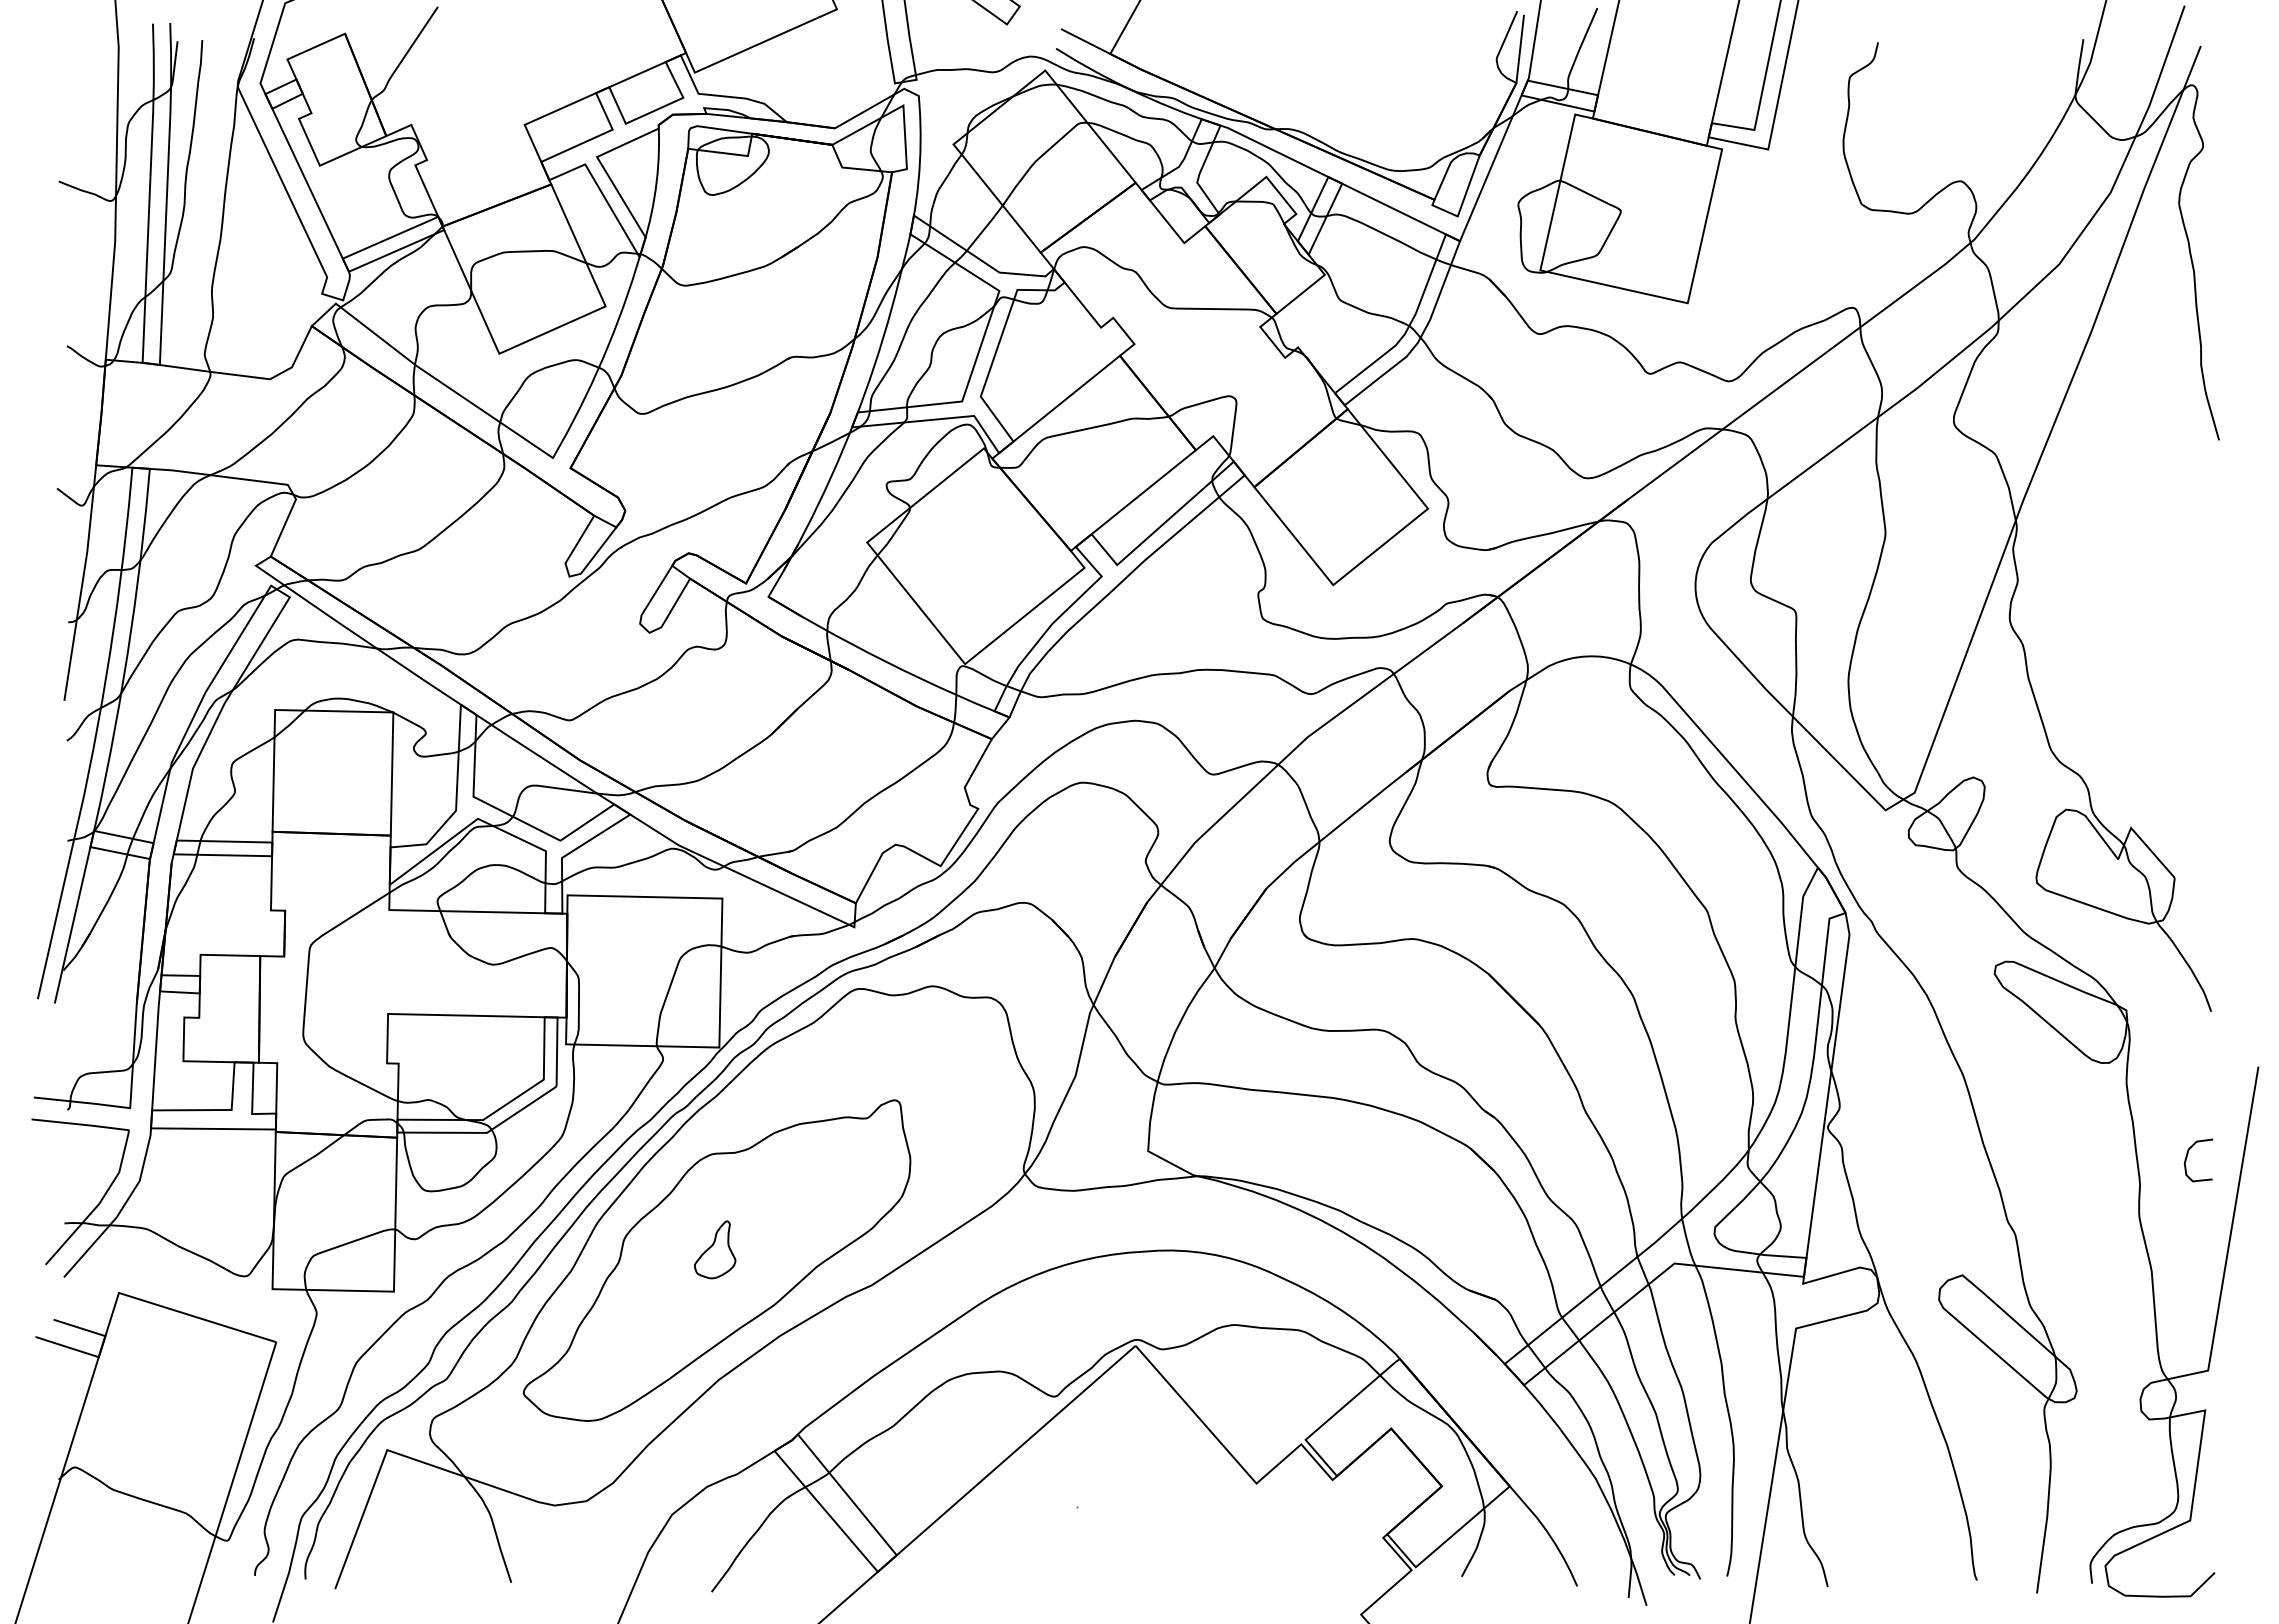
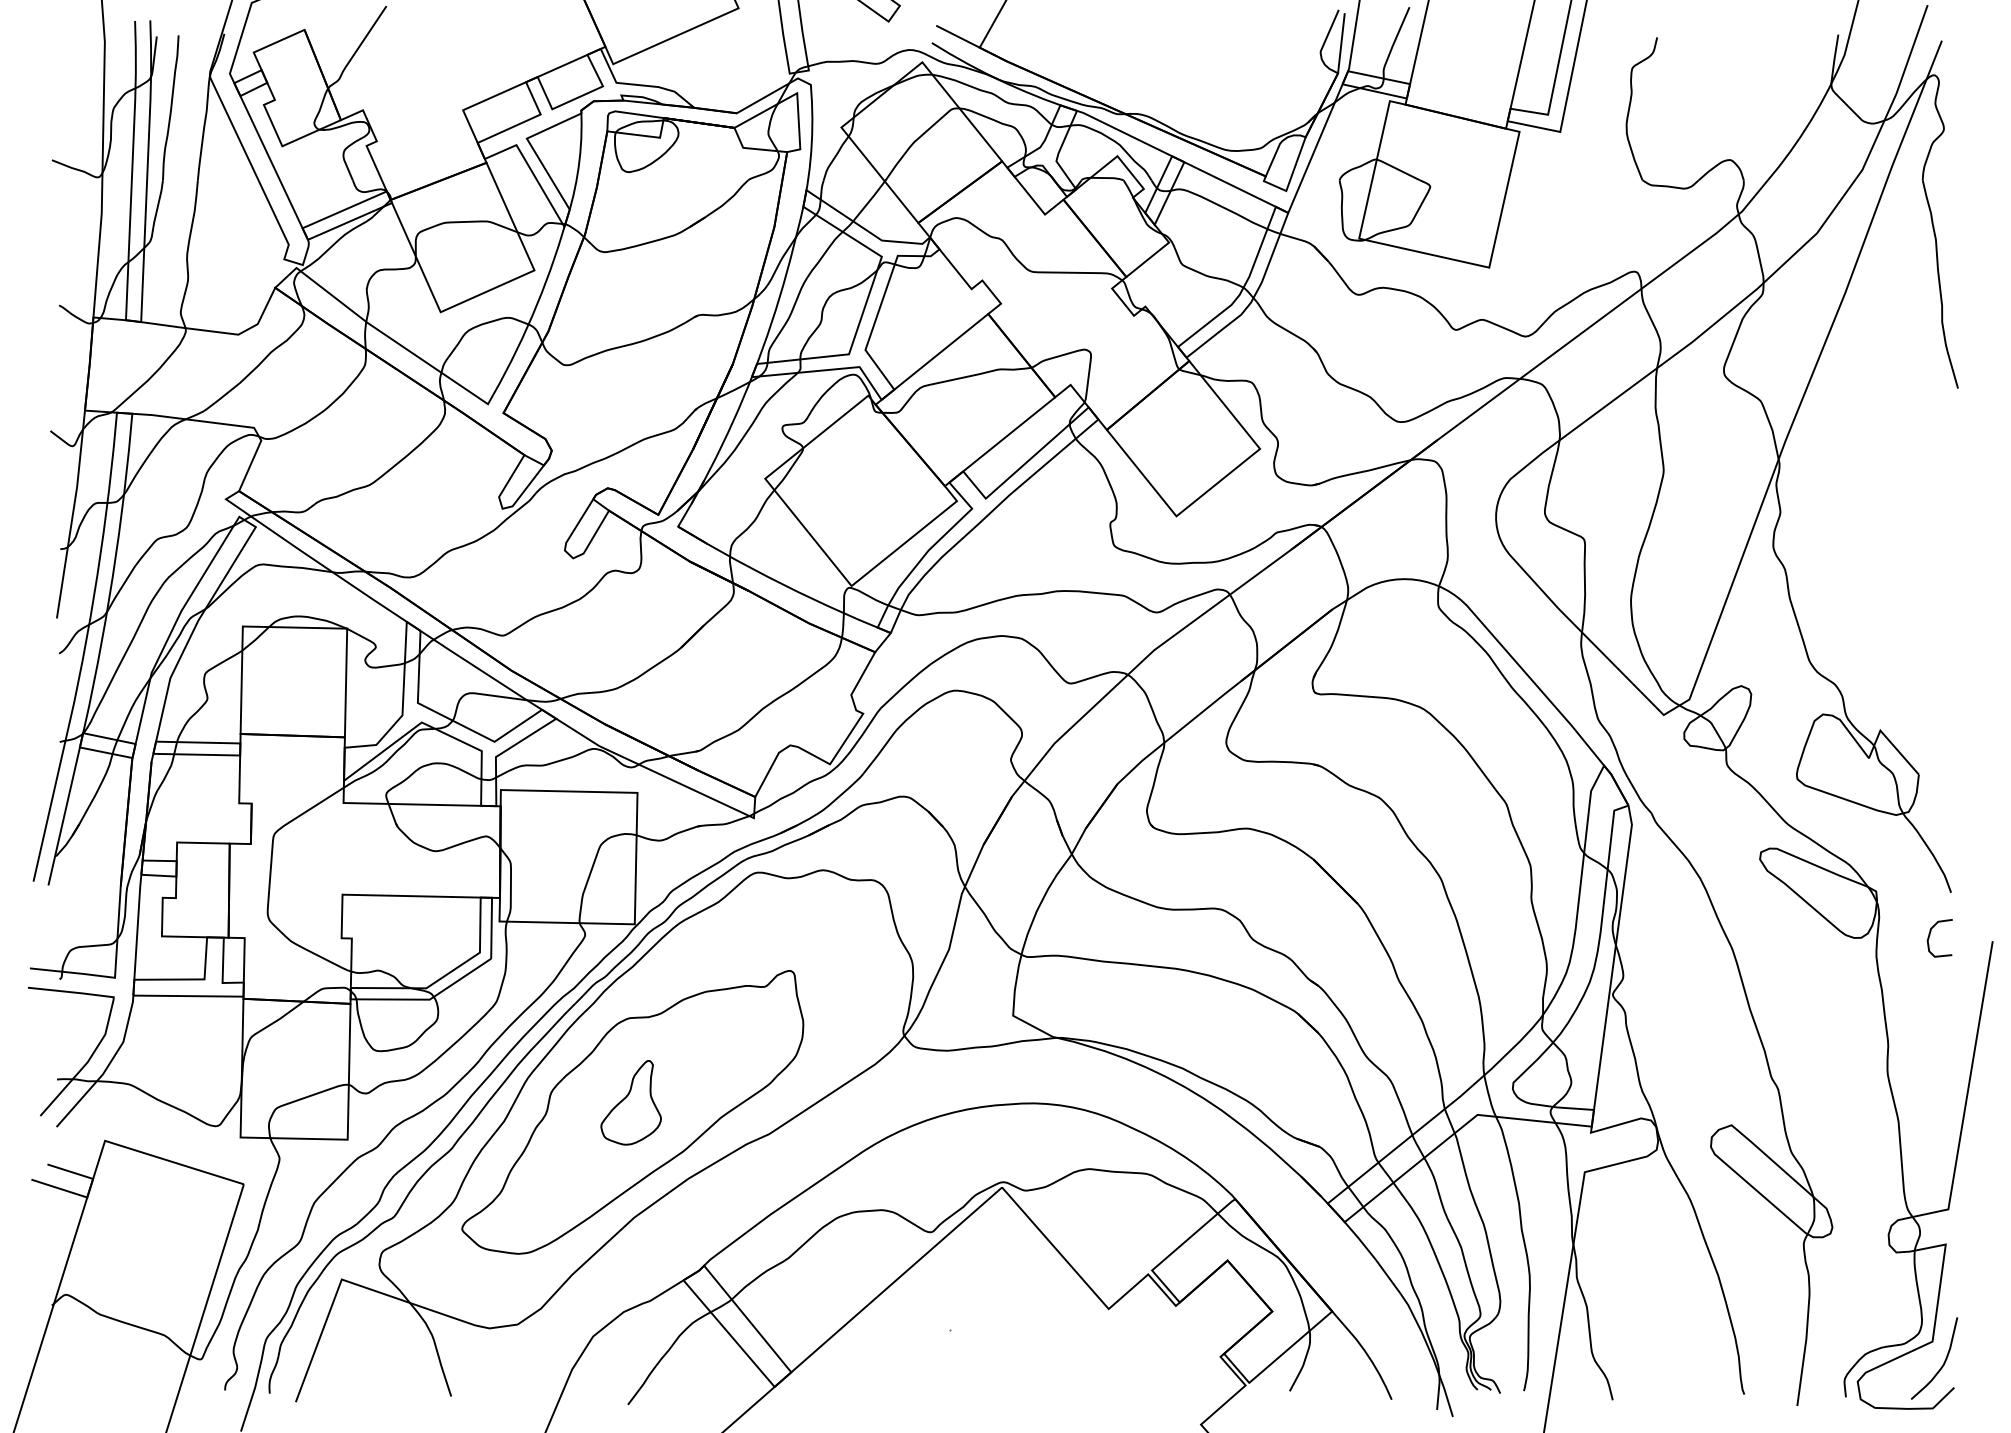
curve: (2187, 1157) -> (1930, 935), moved
part: (714, 1249) -> (630, 1102), size x1.67
curve: (2202, 1544) -> (1943, 1362), added

